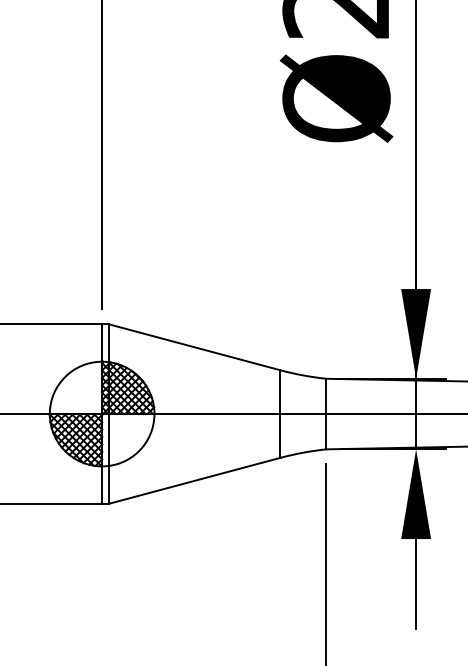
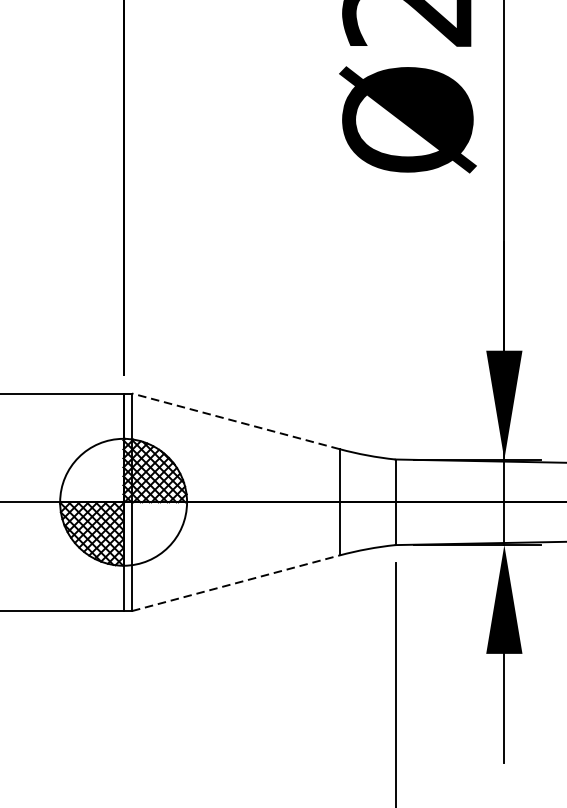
line: (194, 347) -> (235, 421), solid -> dashed
line: (194, 480) -> (235, 582), solid -> dashed

